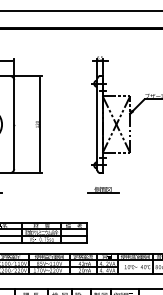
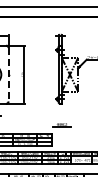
line: (13, 124) -> (8, 74), solid -> dashed
part: (102, 190) -> (61, 125), moved

